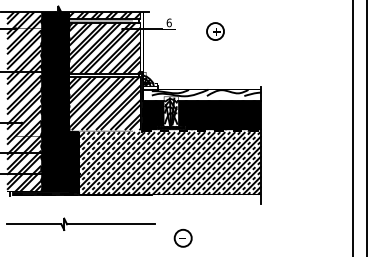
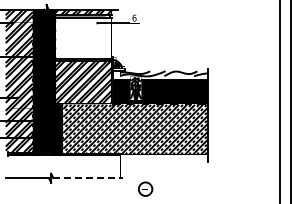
part: (214, 30) -> (170, 24), removed
hatch: (105, 47) -> (83, 37), removed
line: (111, 224) -> (88, 178), solid -> dashed

